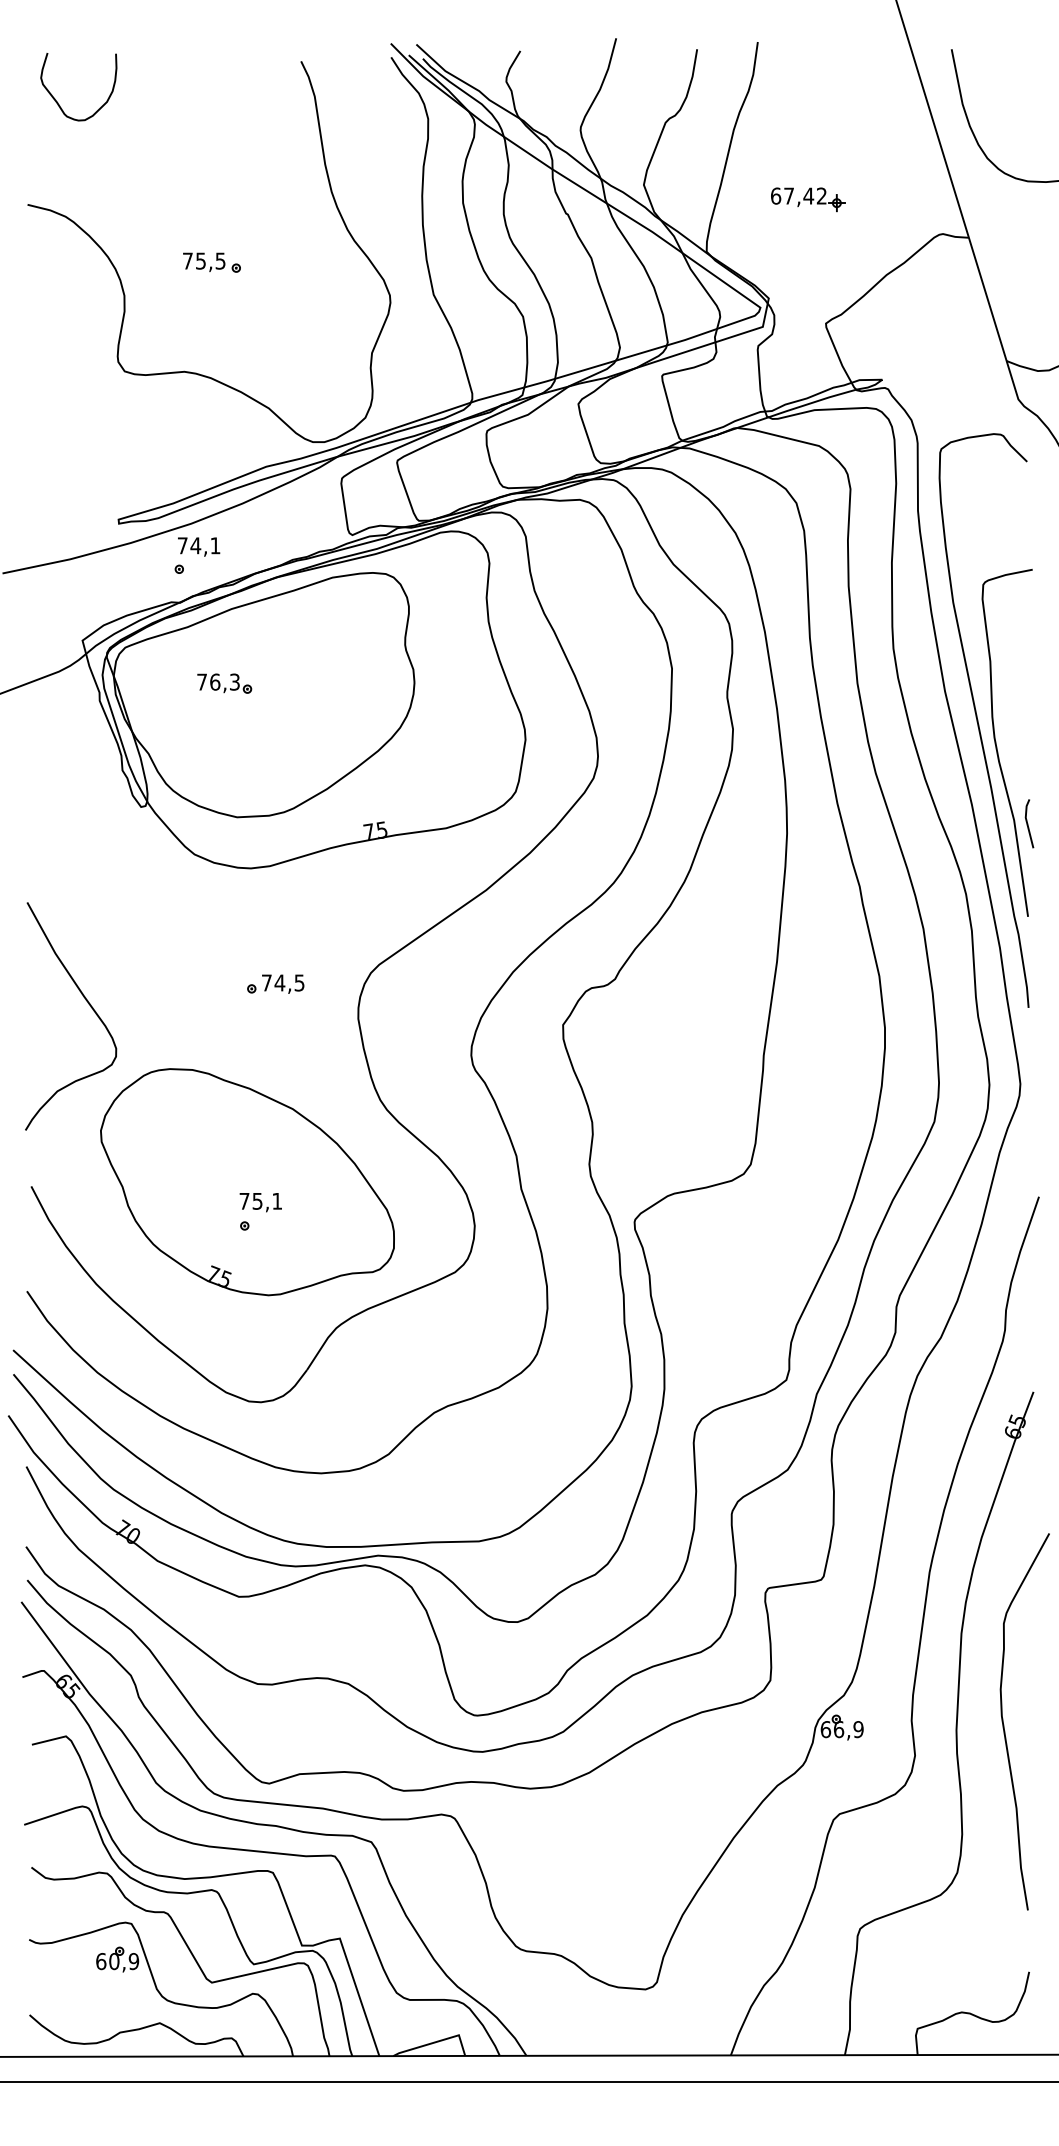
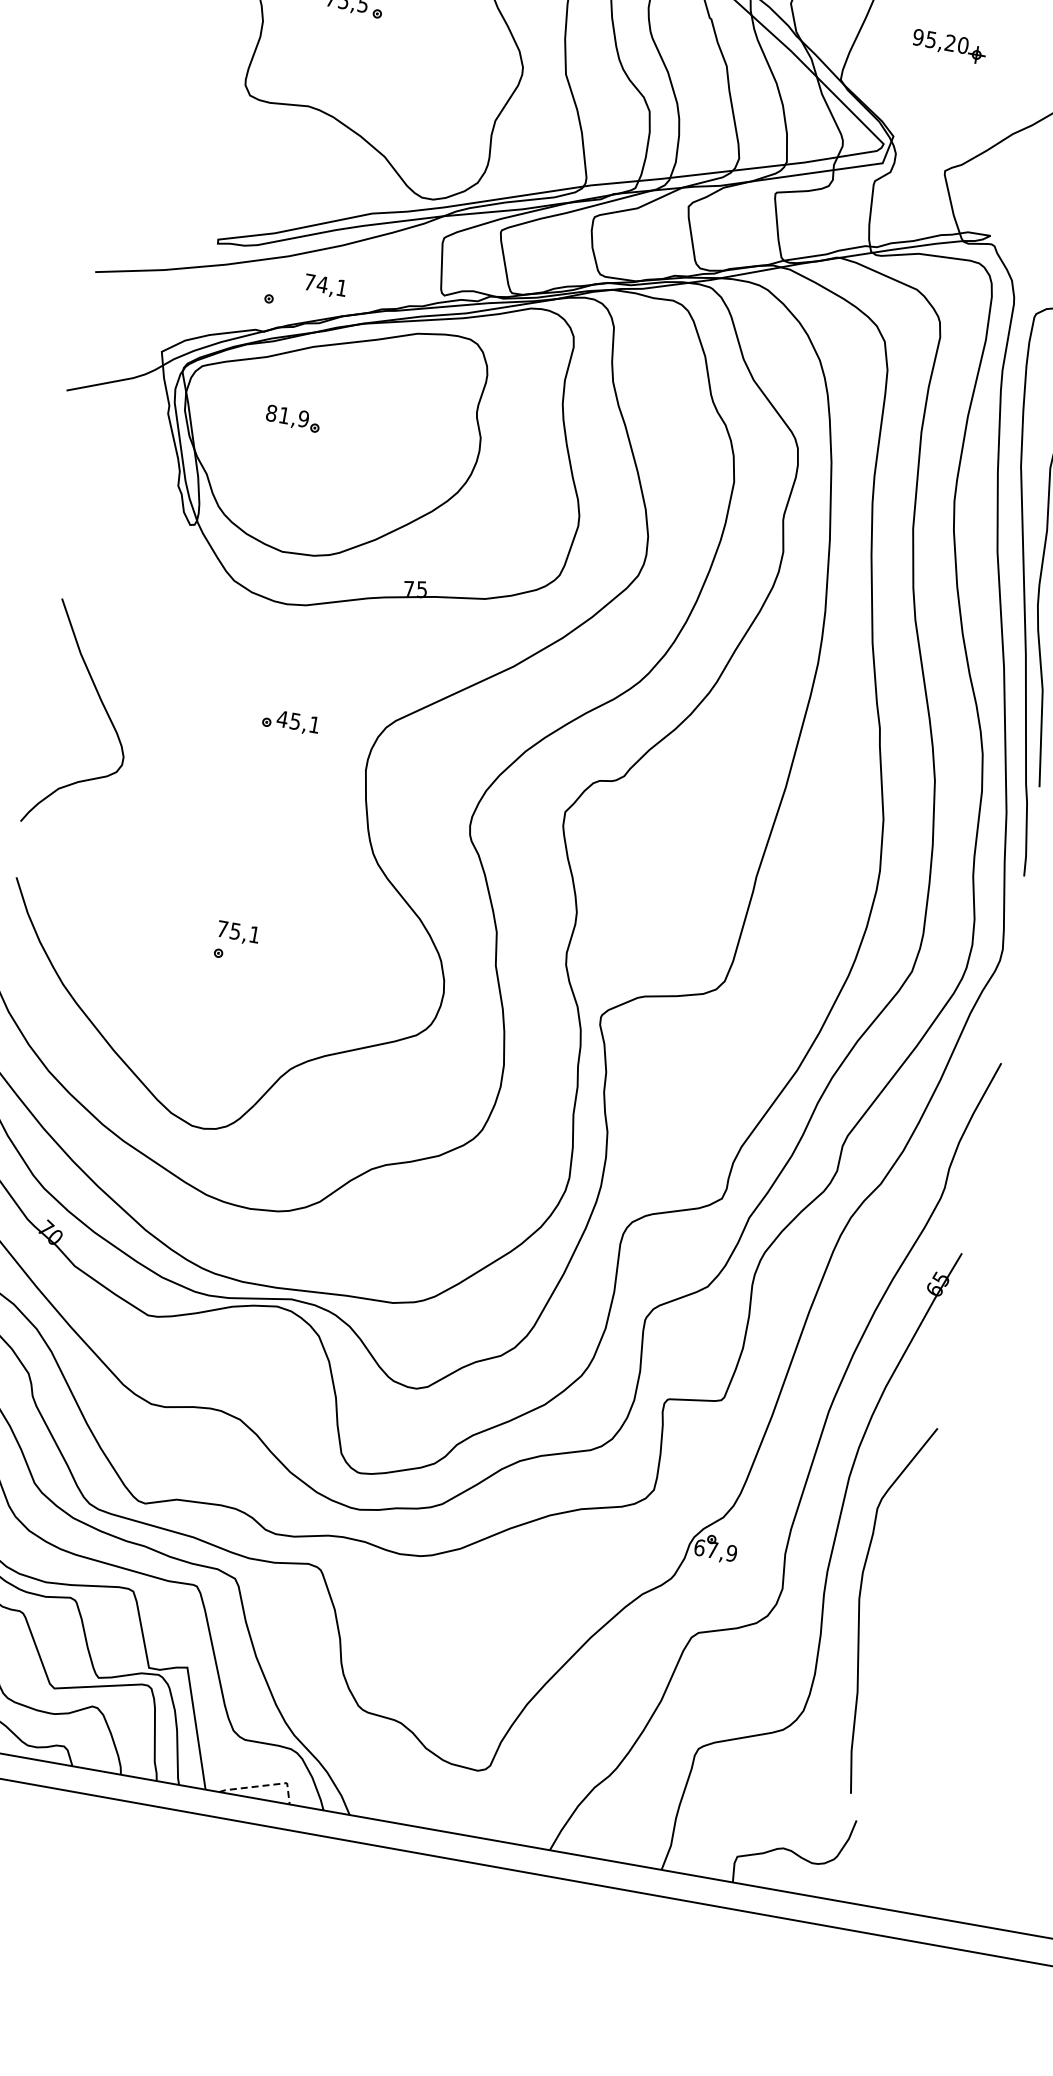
text: (798, 195) -> (940, 40), 67,42 -> 95,20
text: (199, 546) -> (326, 285), moved
text: (218, 681) -> (287, 415), 76,3 -> 81,9
text: (282, 982) -> (297, 721), 74,5 -> 45,1
part: (247, 1182) -> (228, 911), removed
curve: (1004, 1724) -> (860, 1607), moved
text: (839, 1729) -> (713, 1550), 66,9 -> 67,9
line: (436, 2042) -> (263, 1786), solid -> dashed

